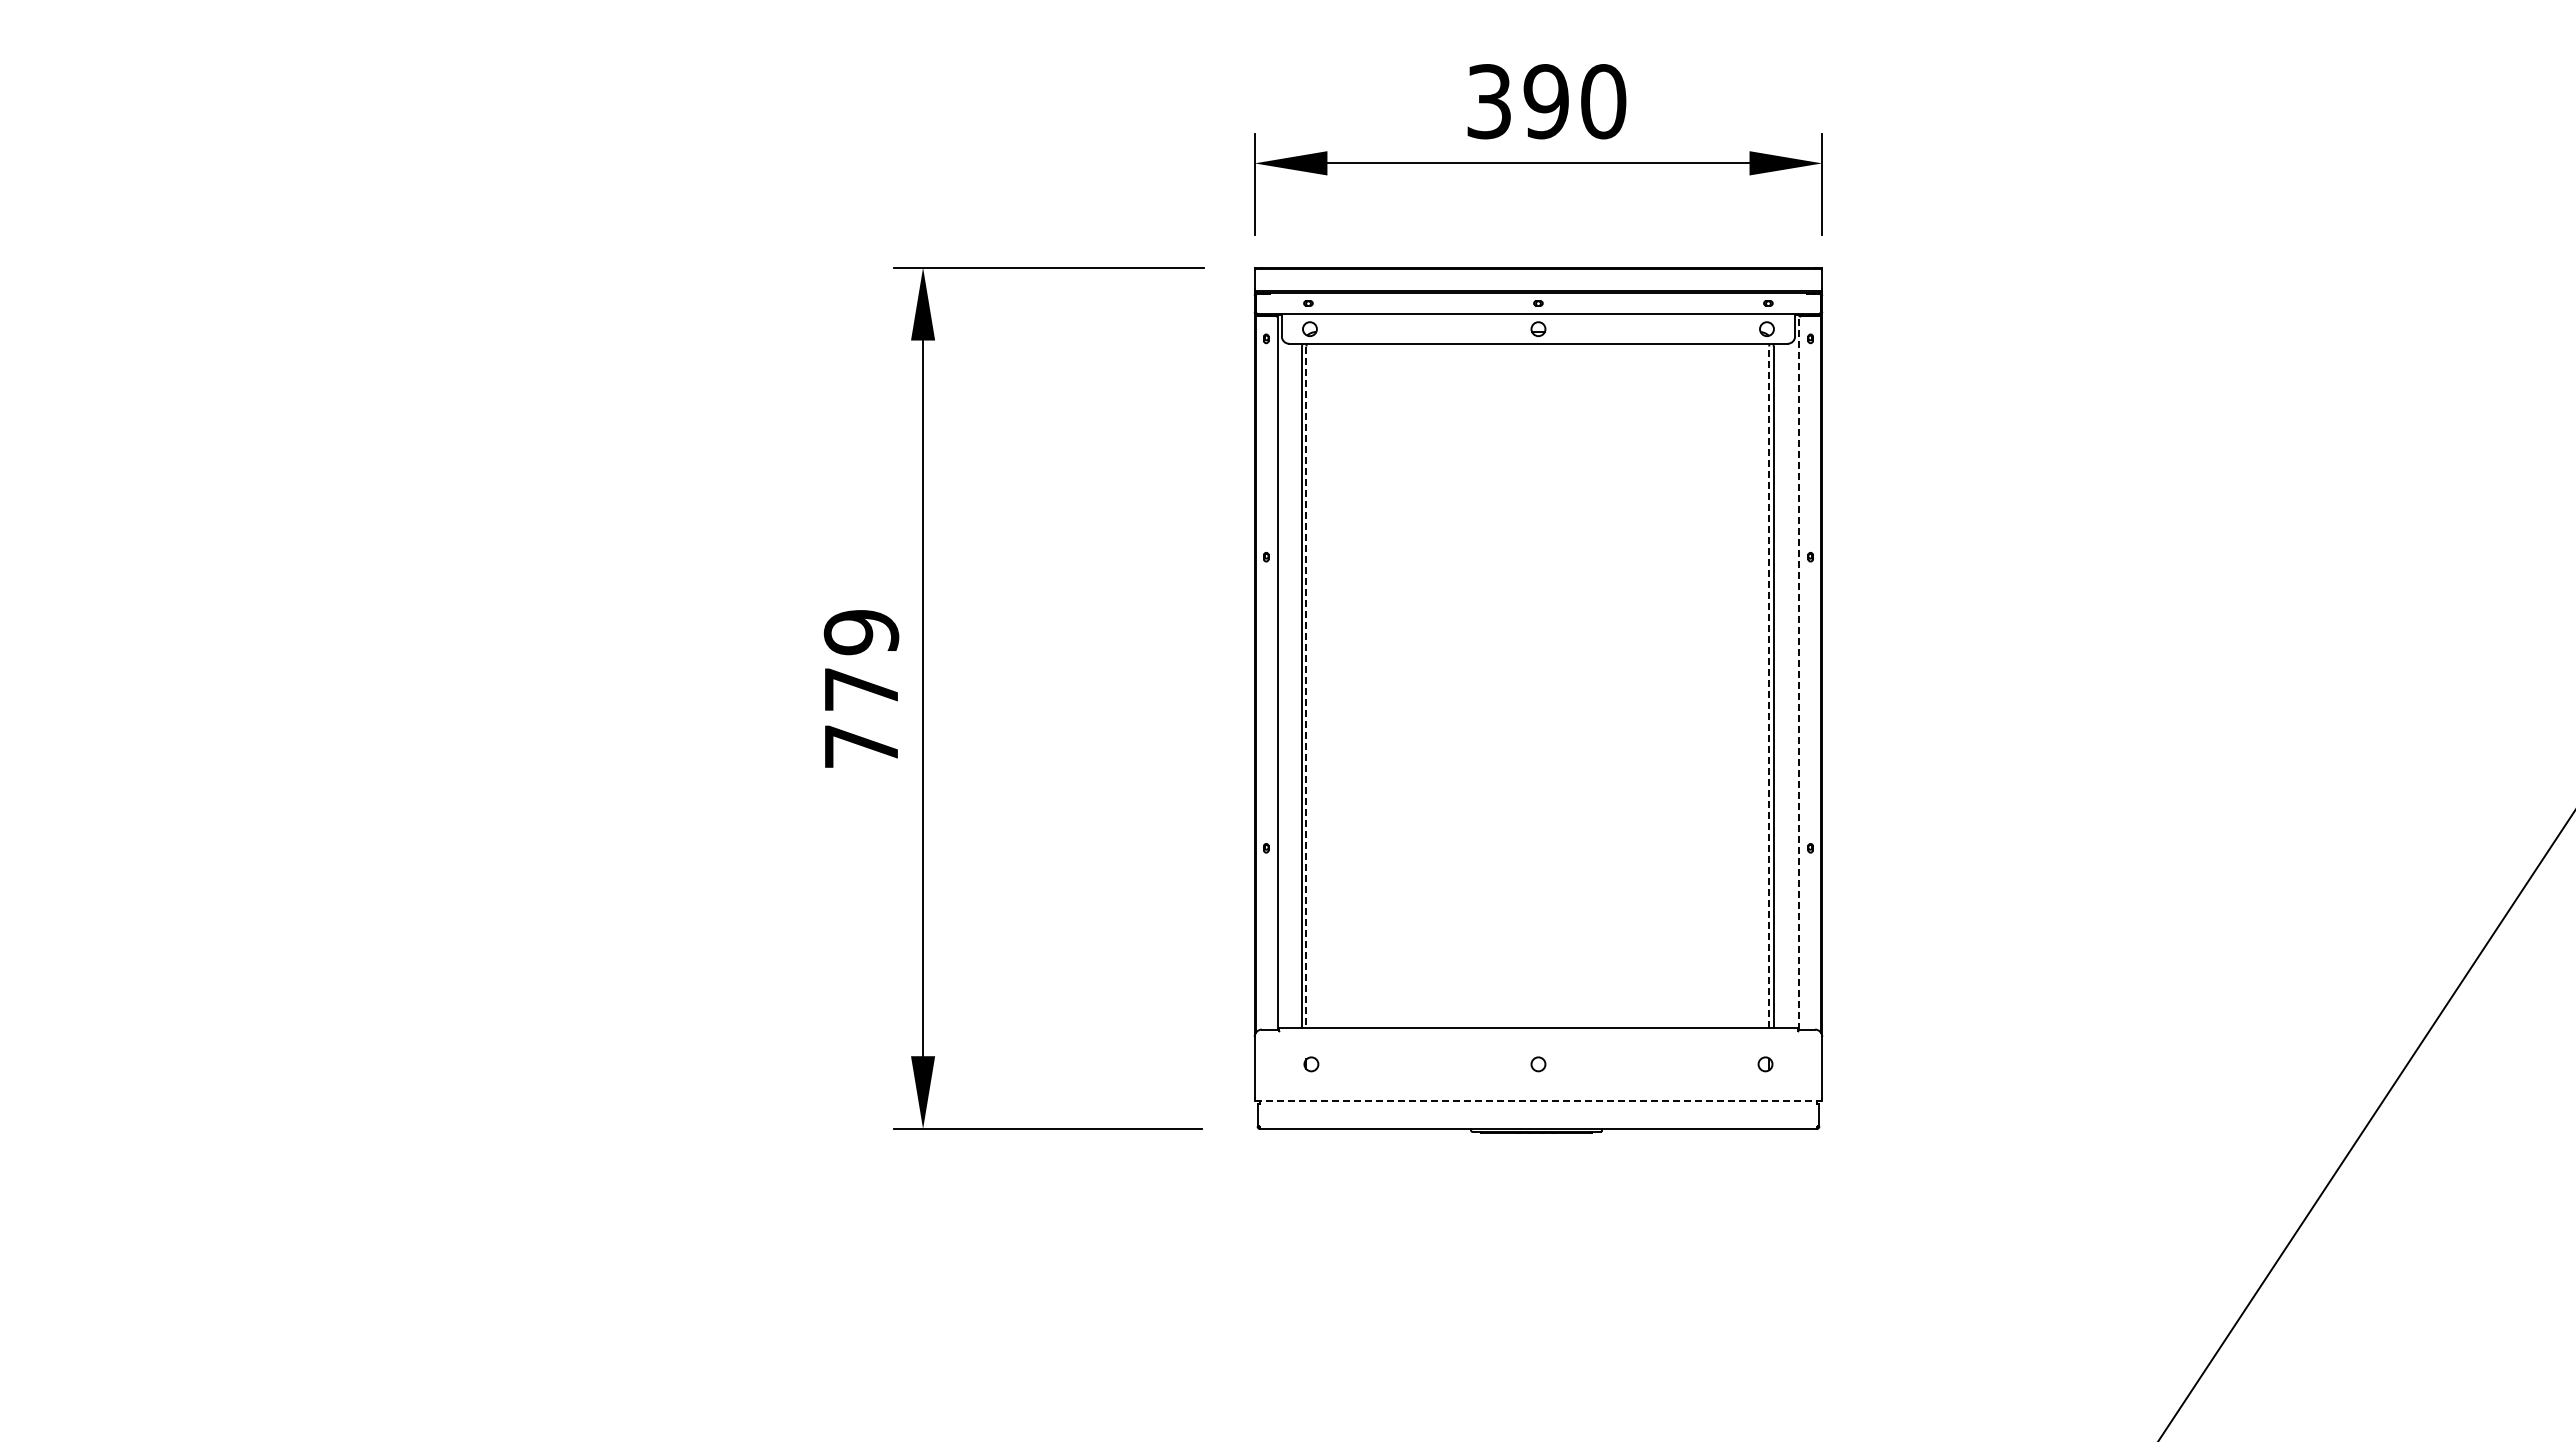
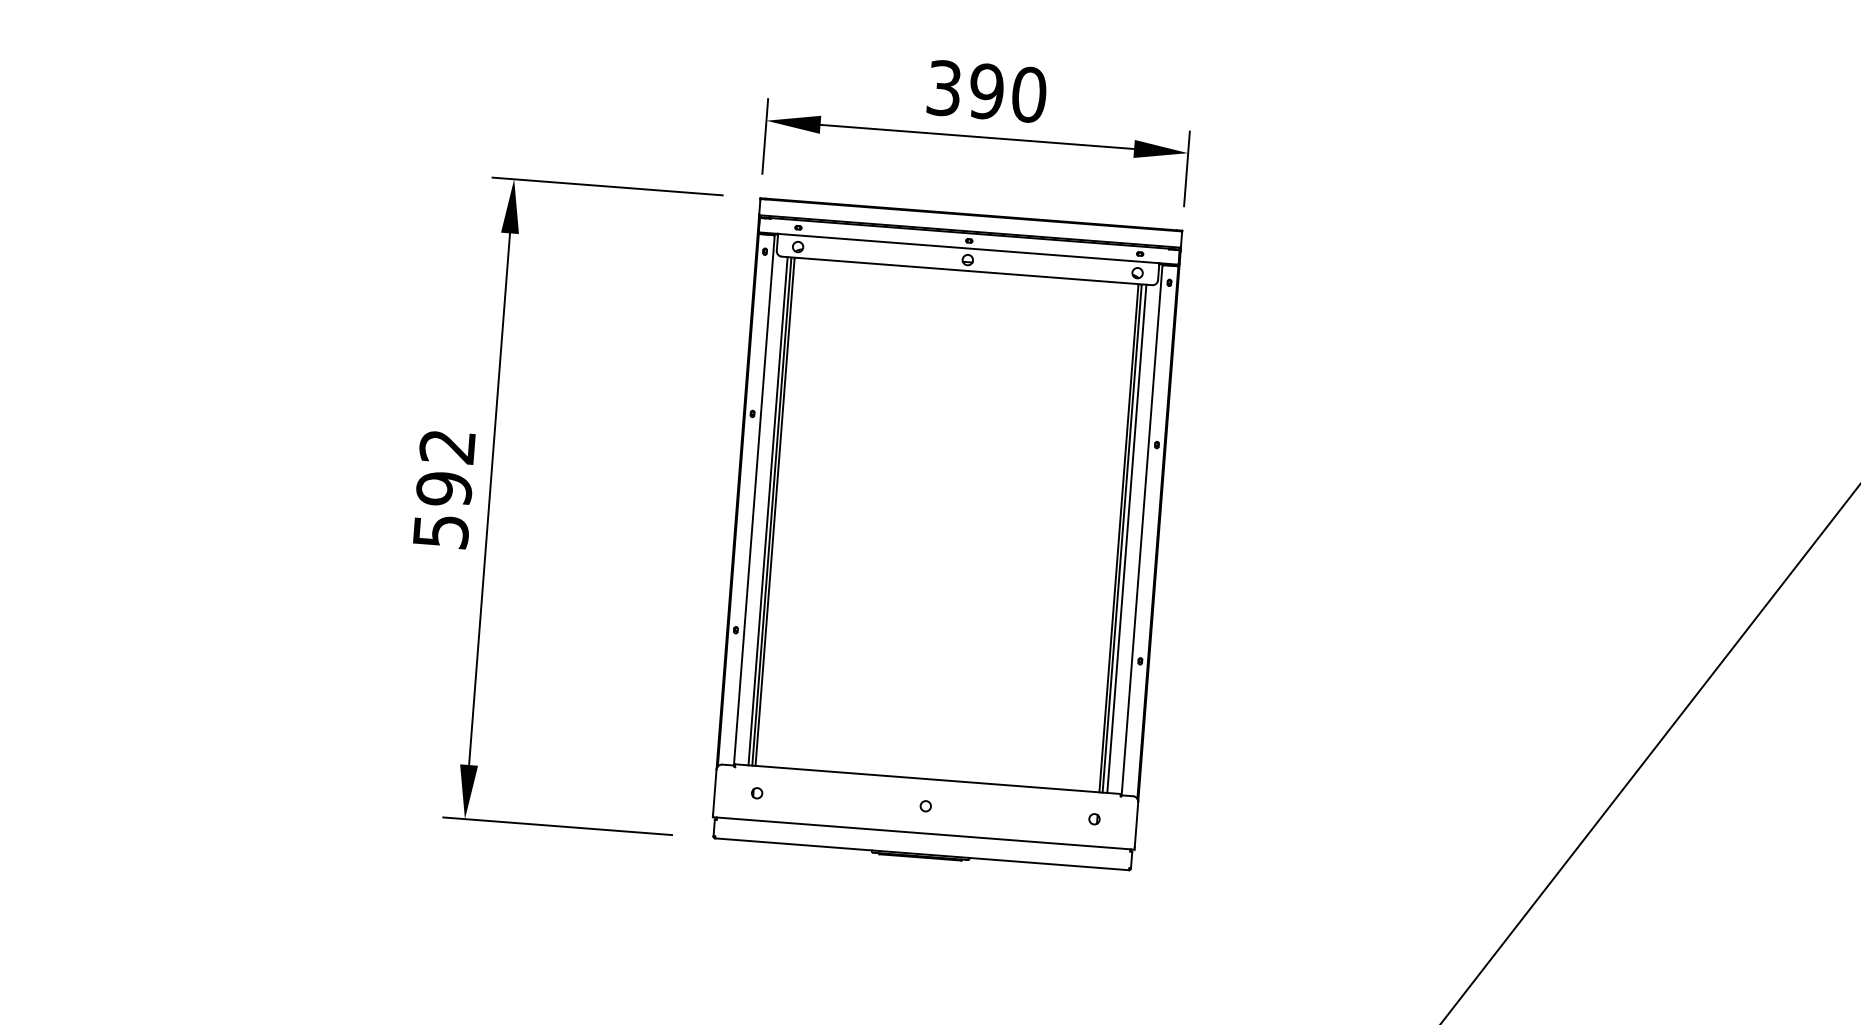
line: (1799, 672) -> (1142, 530), dashed -> solid
line: (1297, 685) -> (768, 511), added
line: (1779, 685) -> (1126, 538), added
line: (1306, 687) -> (775, 513), dashed -> solid
line: (1769, 687) -> (1118, 539), dashed -> solid
text: (861, 689) -> (444, 489), 779 -> 592
line: (1538, 1100) -> (923, 833), dashed -> solid

